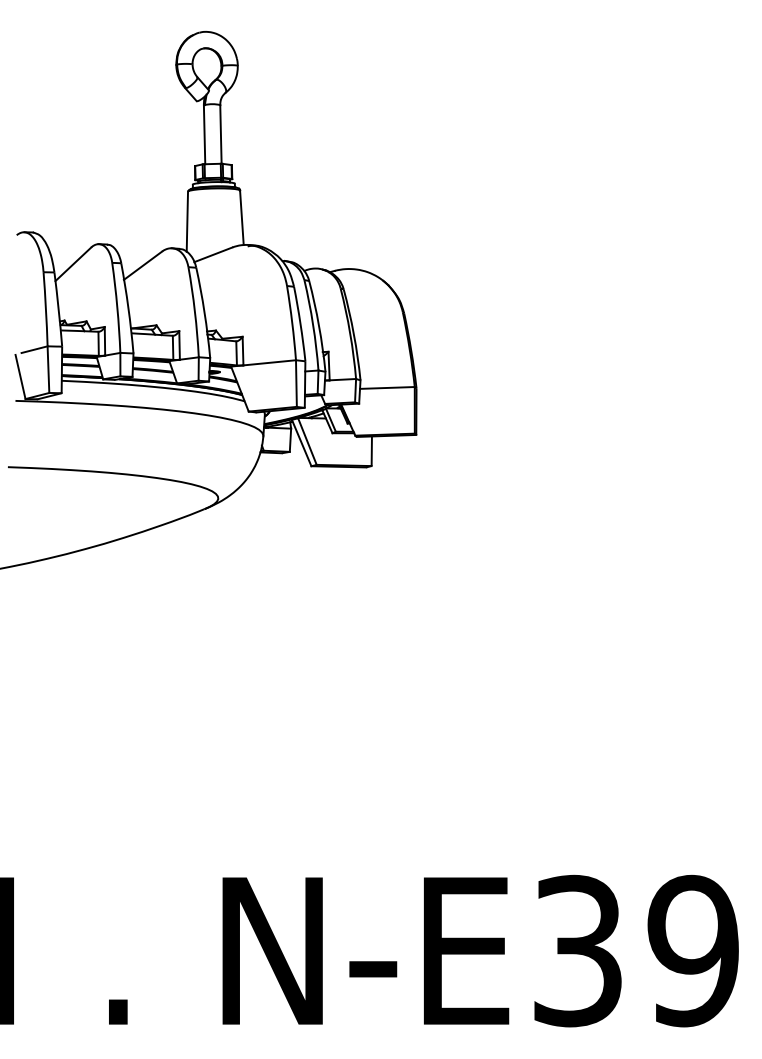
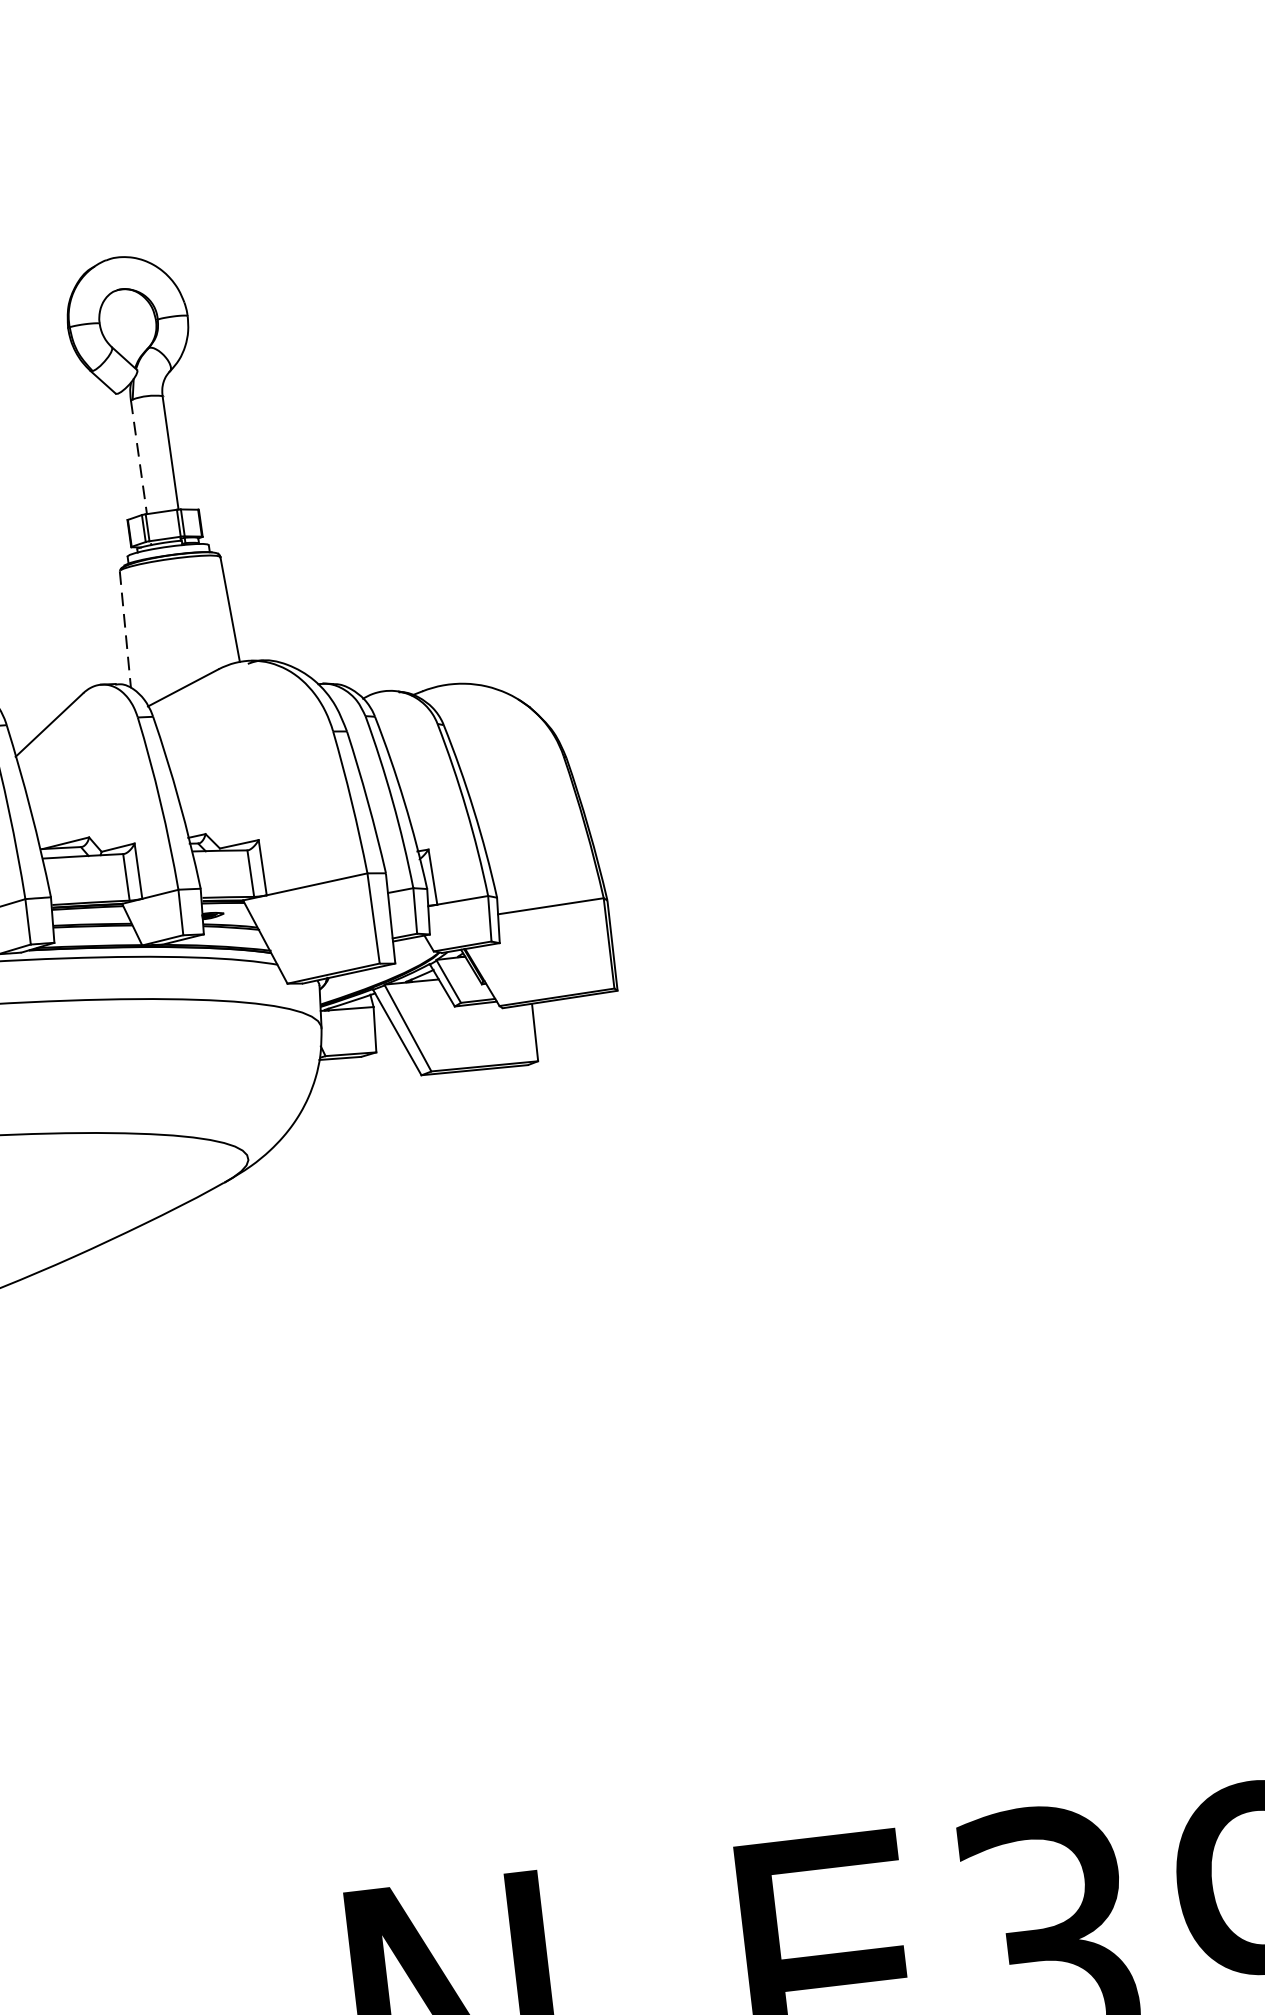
line: (204, 135) -> (138, 458), solid -> dashed
line: (187, 222) -> (125, 631), solid -> dashed

